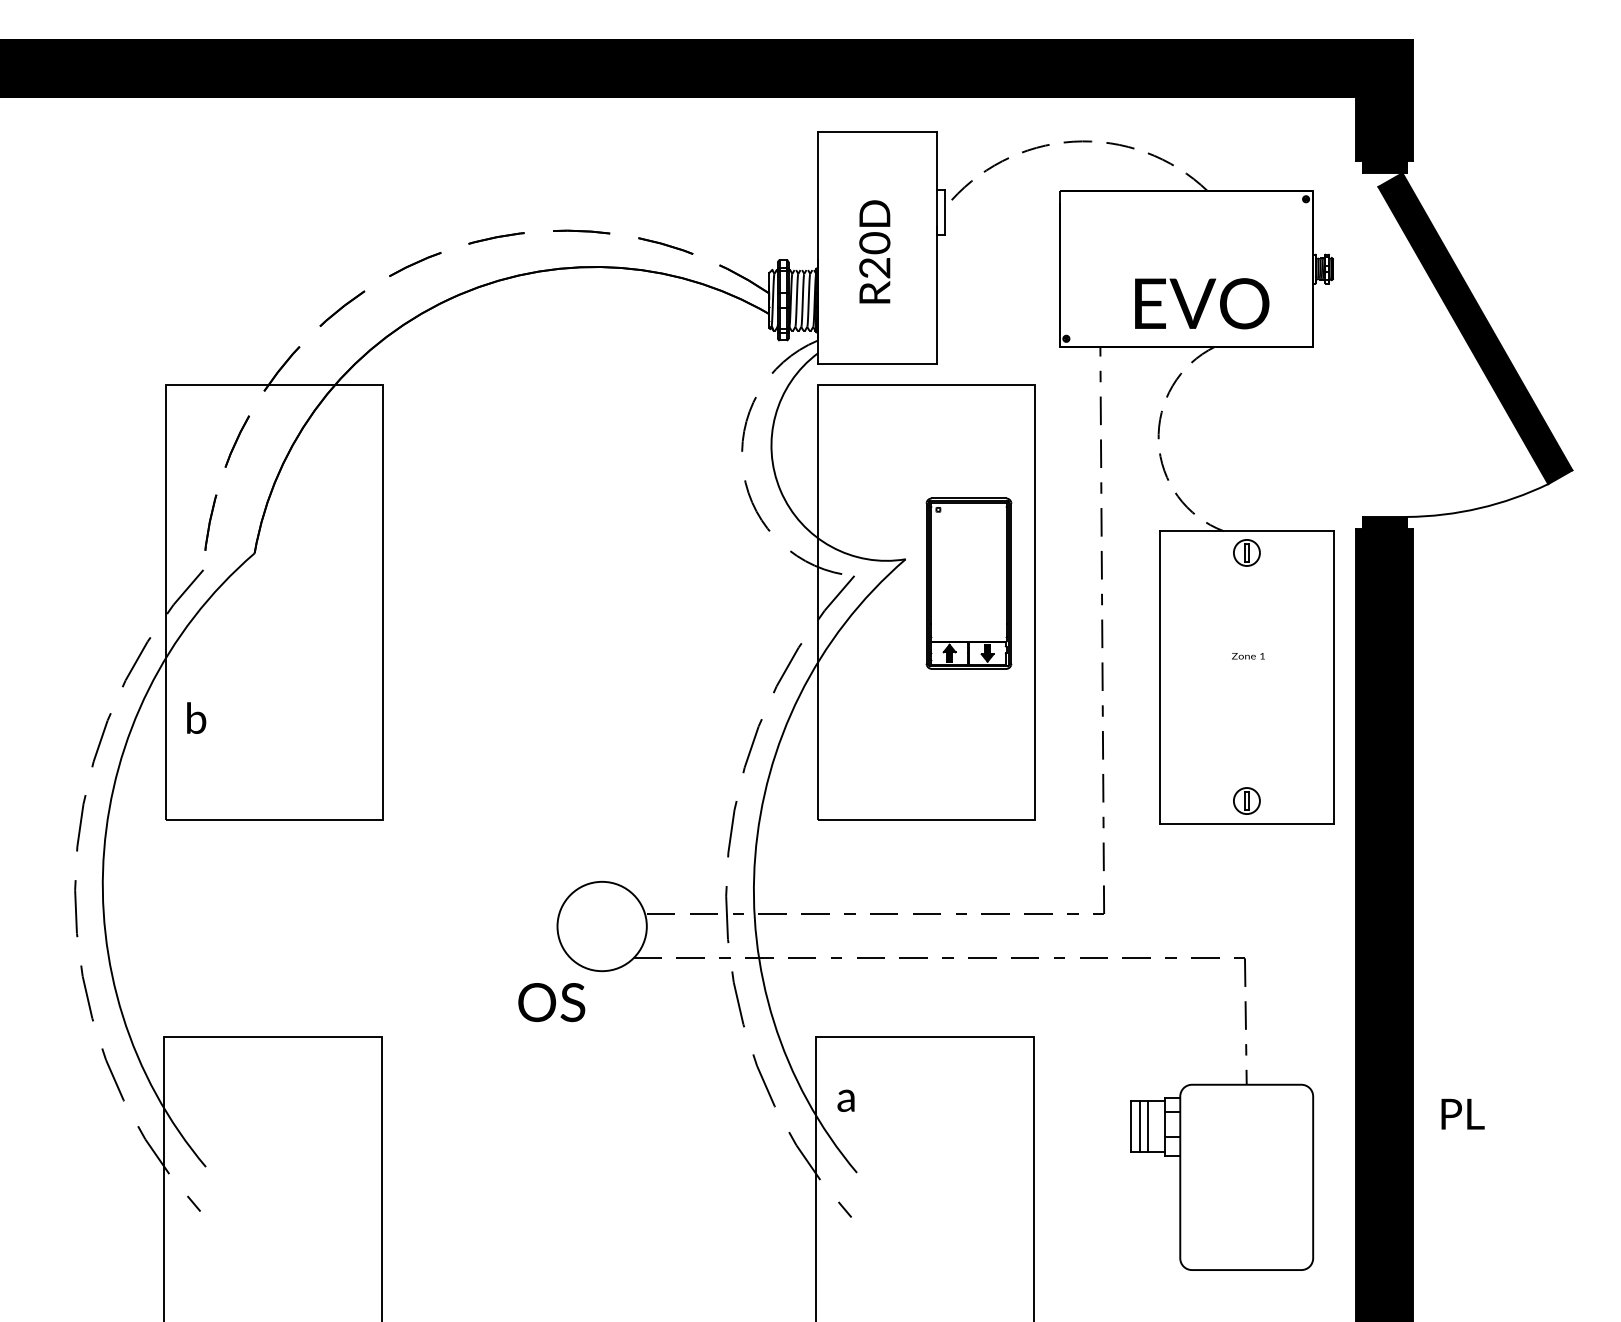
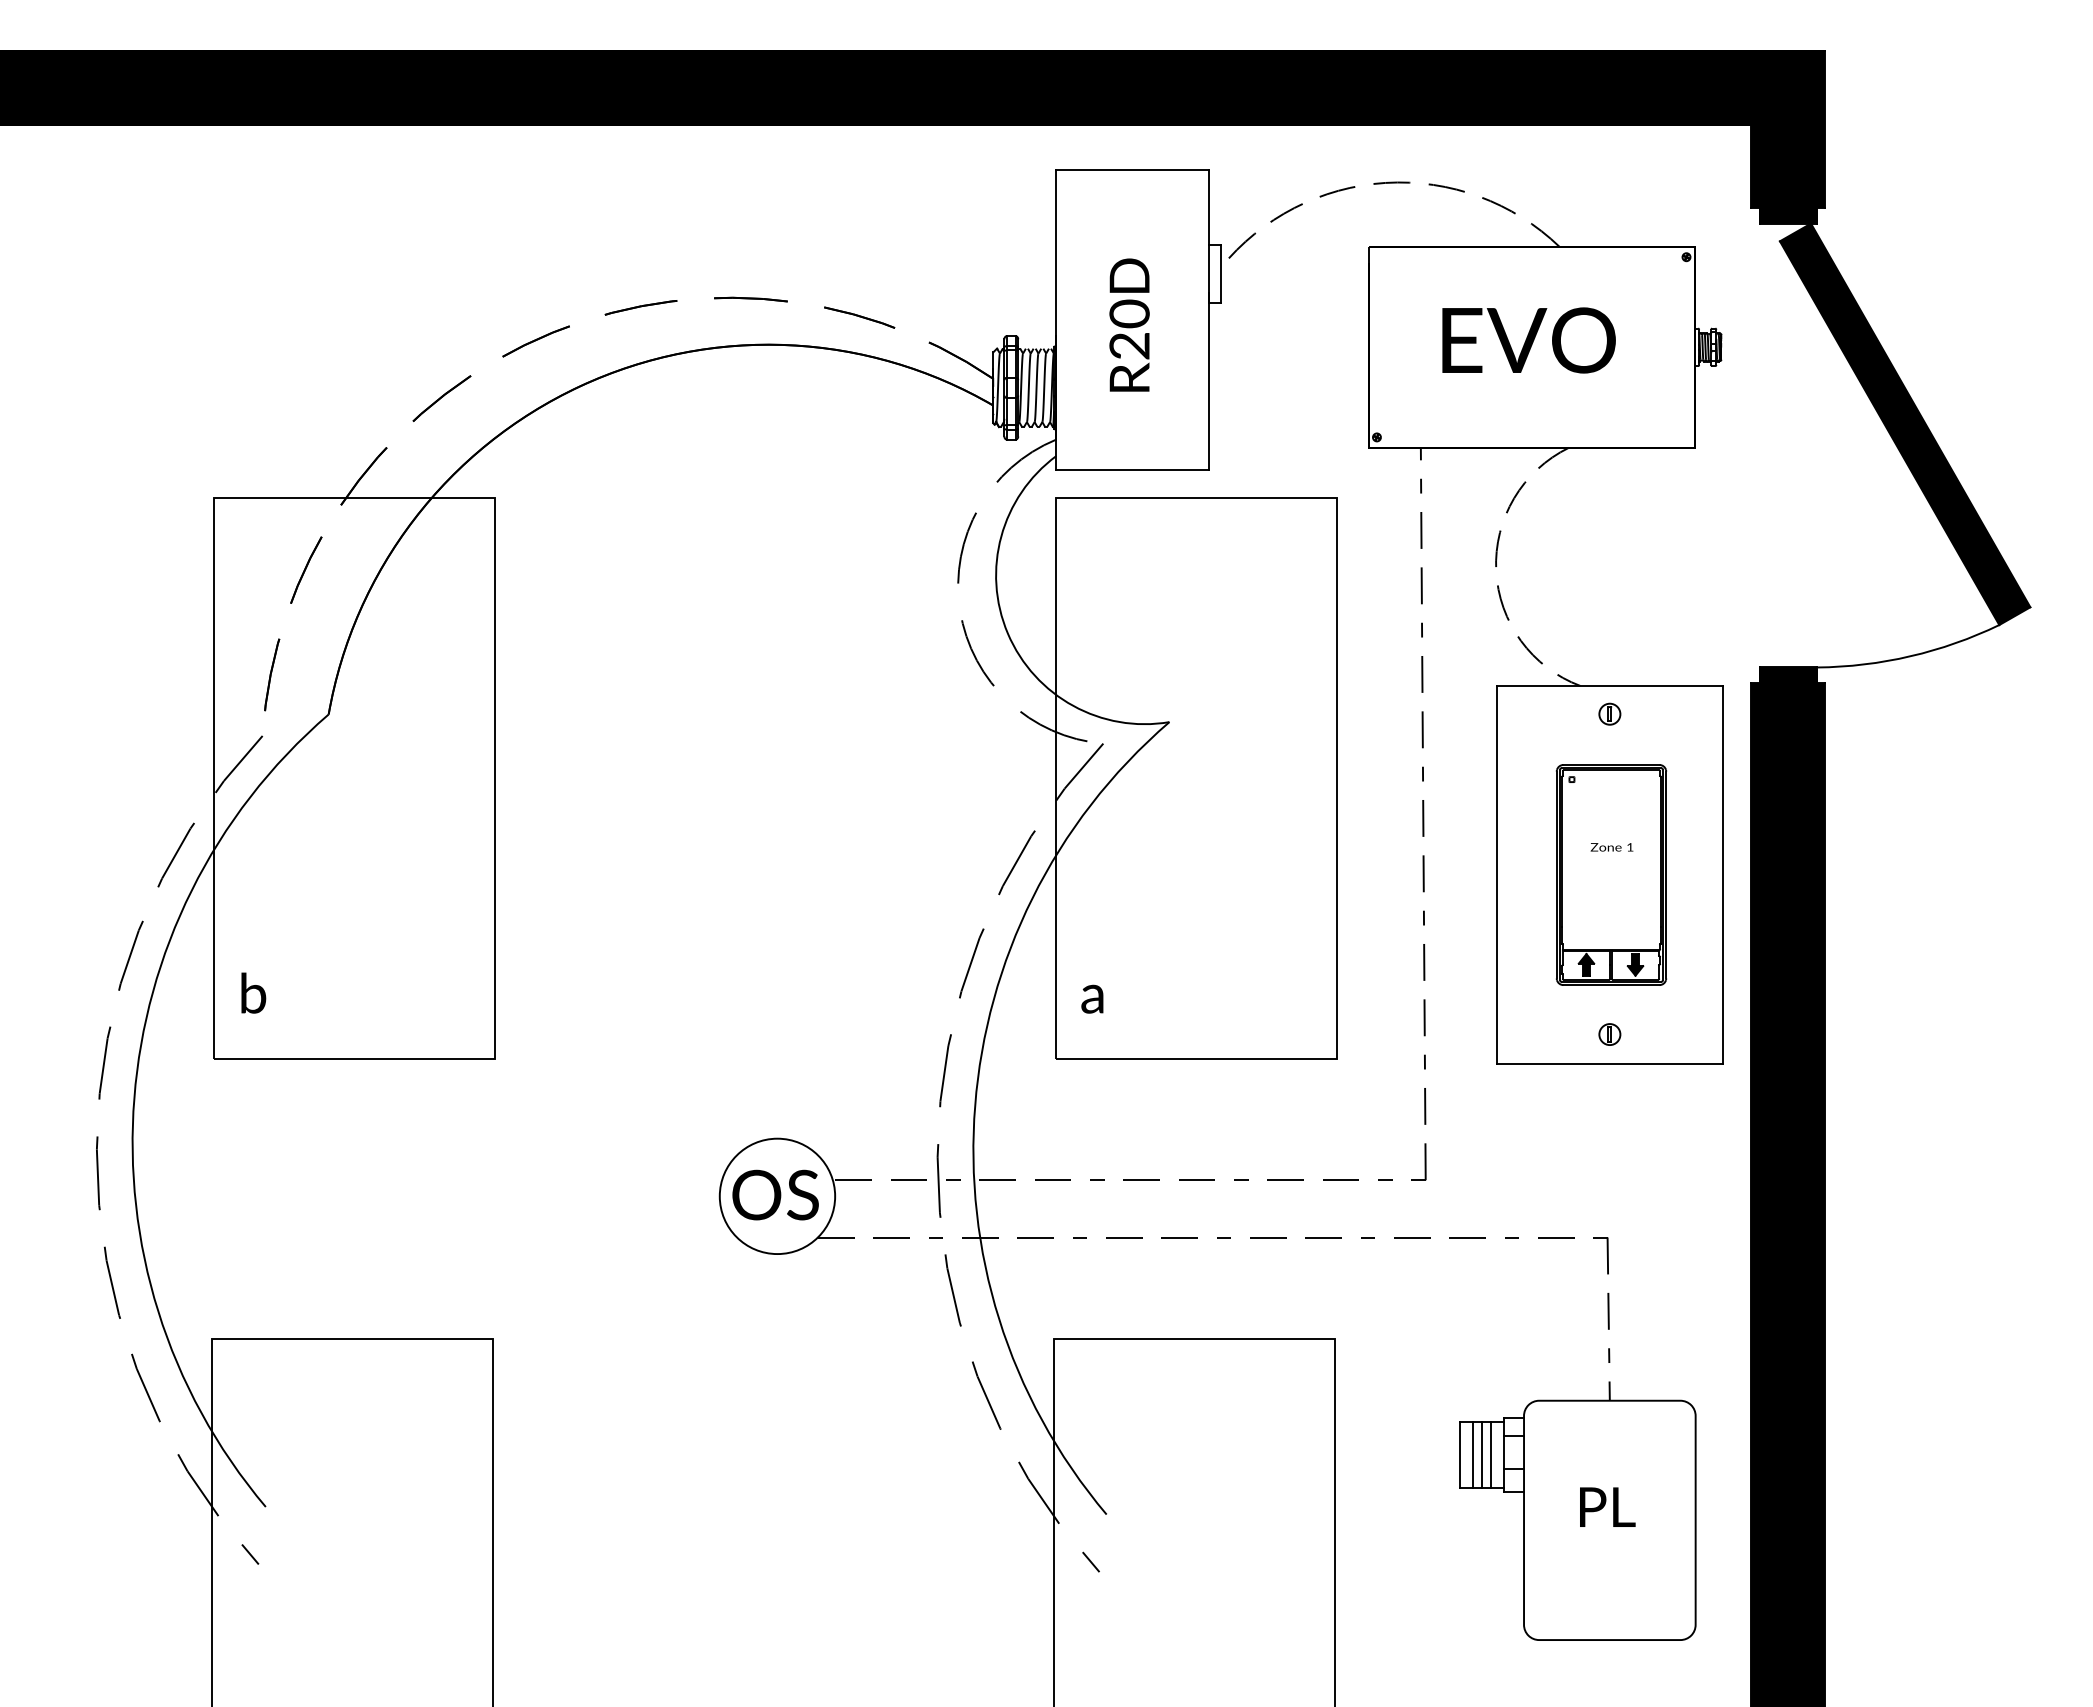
text: (1202, 303) -> (1529, 340), moved
part: (1246, 553) -> (1609, 714), size x0.62
part: (968, 583) -> (1610, 874), moved
text: (196, 717) -> (253, 992), moved
part: (1246, 801) -> (1609, 1034), size x0.62
text: (551, 1002) -> (775, 1195), moved
text: (845, 1100) -> (1091, 998), moved
text: (1462, 1113) -> (1606, 1506), moved
line: (1155, 1126) -> (1492, 1454), added

